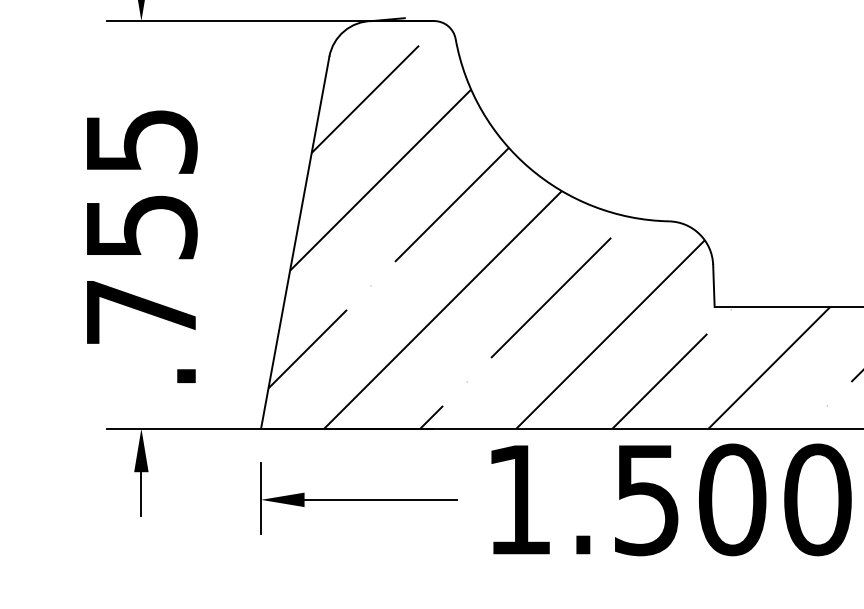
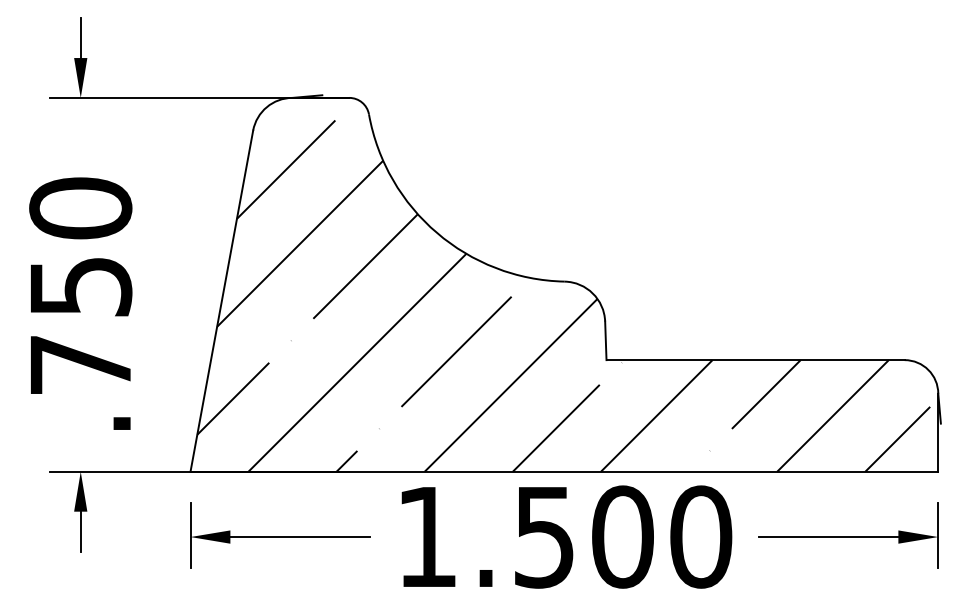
text: (141, 141) -> (80, 208), .755 -> .750

